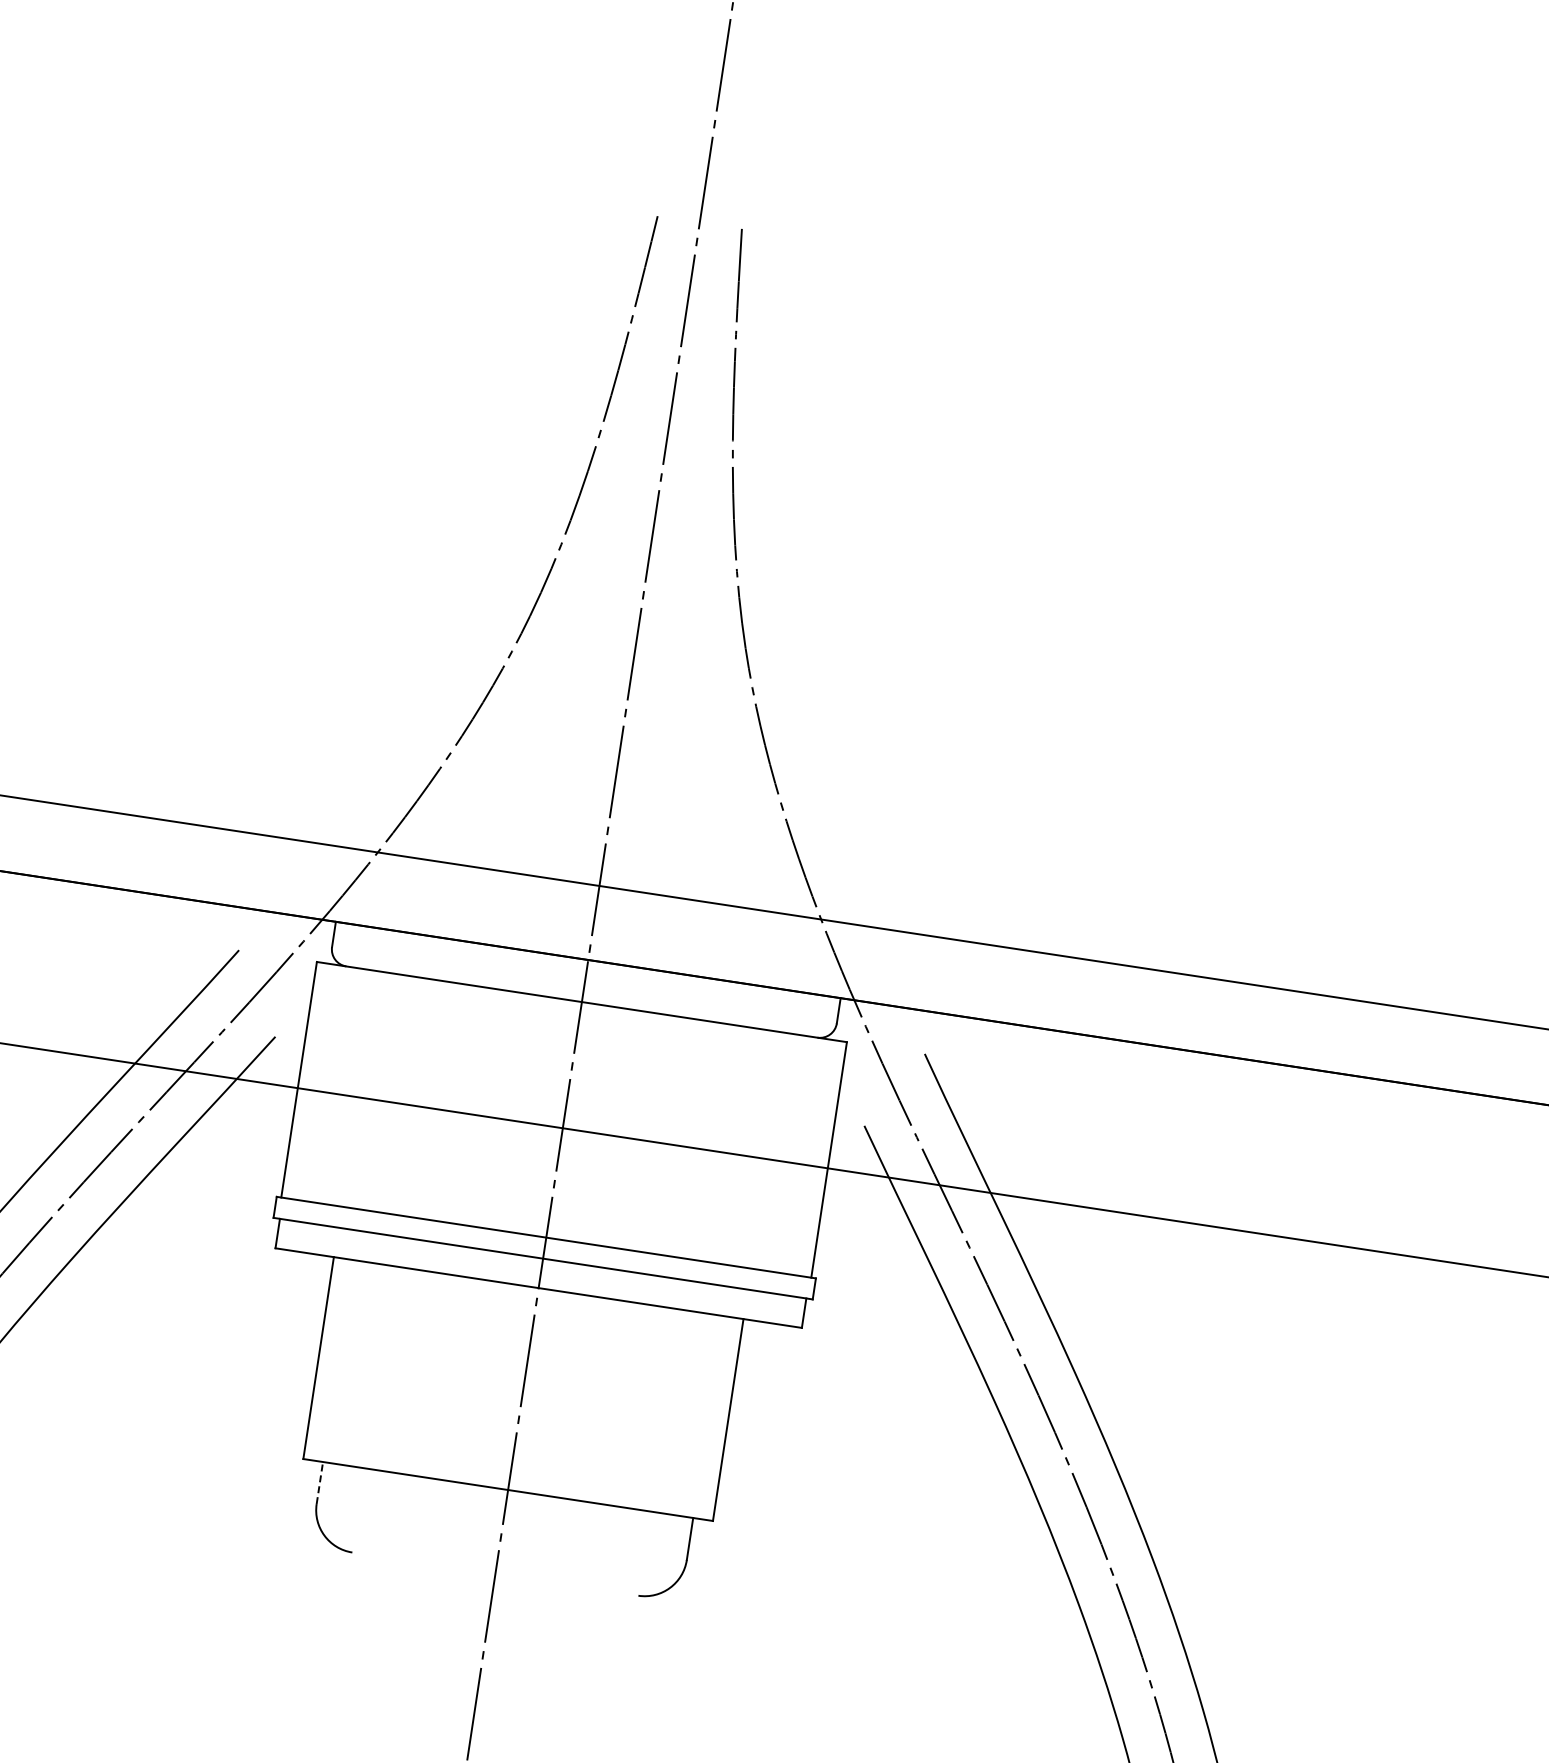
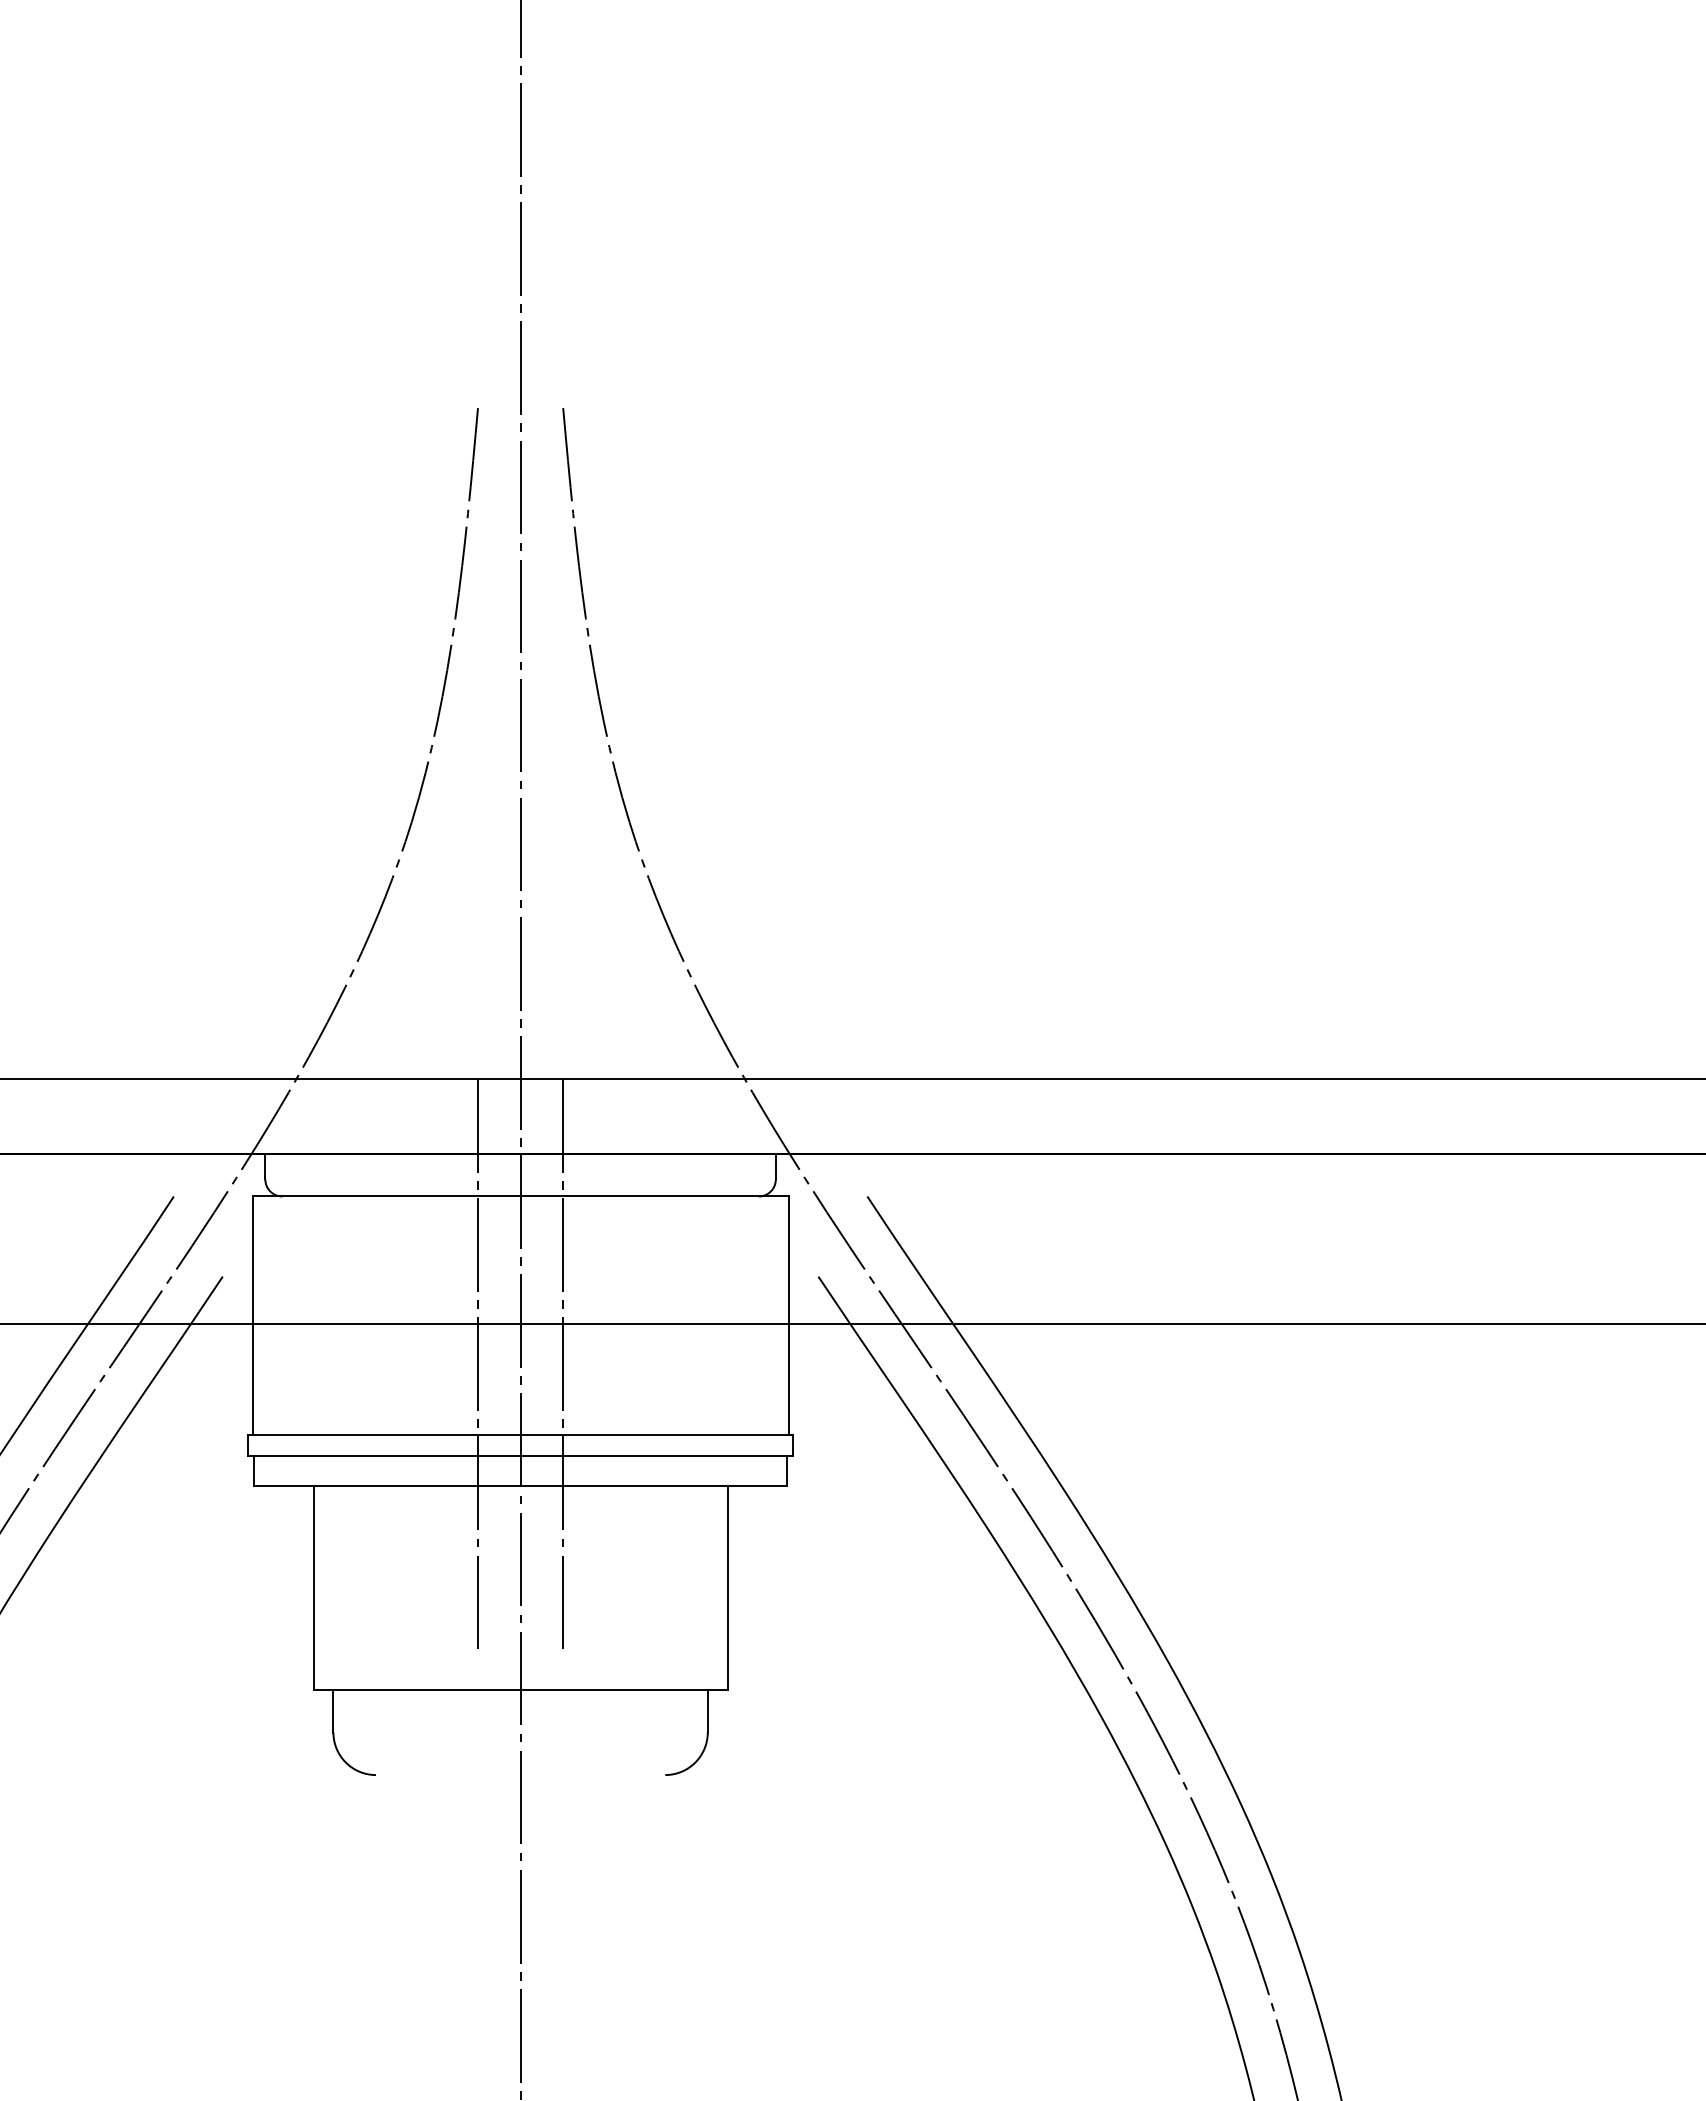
line: (514, 1165) -> (478, 1368), added
line: (598, 1178) -> (563, 1368), added
line: (320, 1482) -> (333, 1710), dashed -> solid

